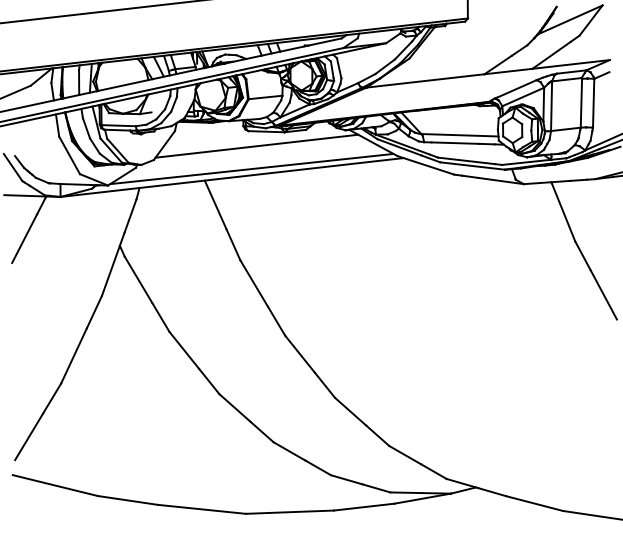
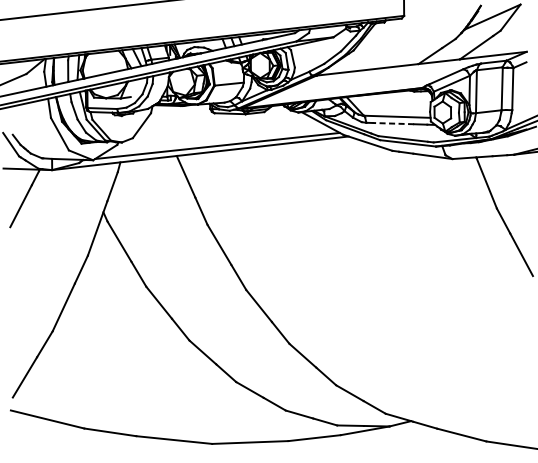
line: (455, 143) -> (393, 123), solid -> dashed
line: (256, 145) -> (221, 125), removed

